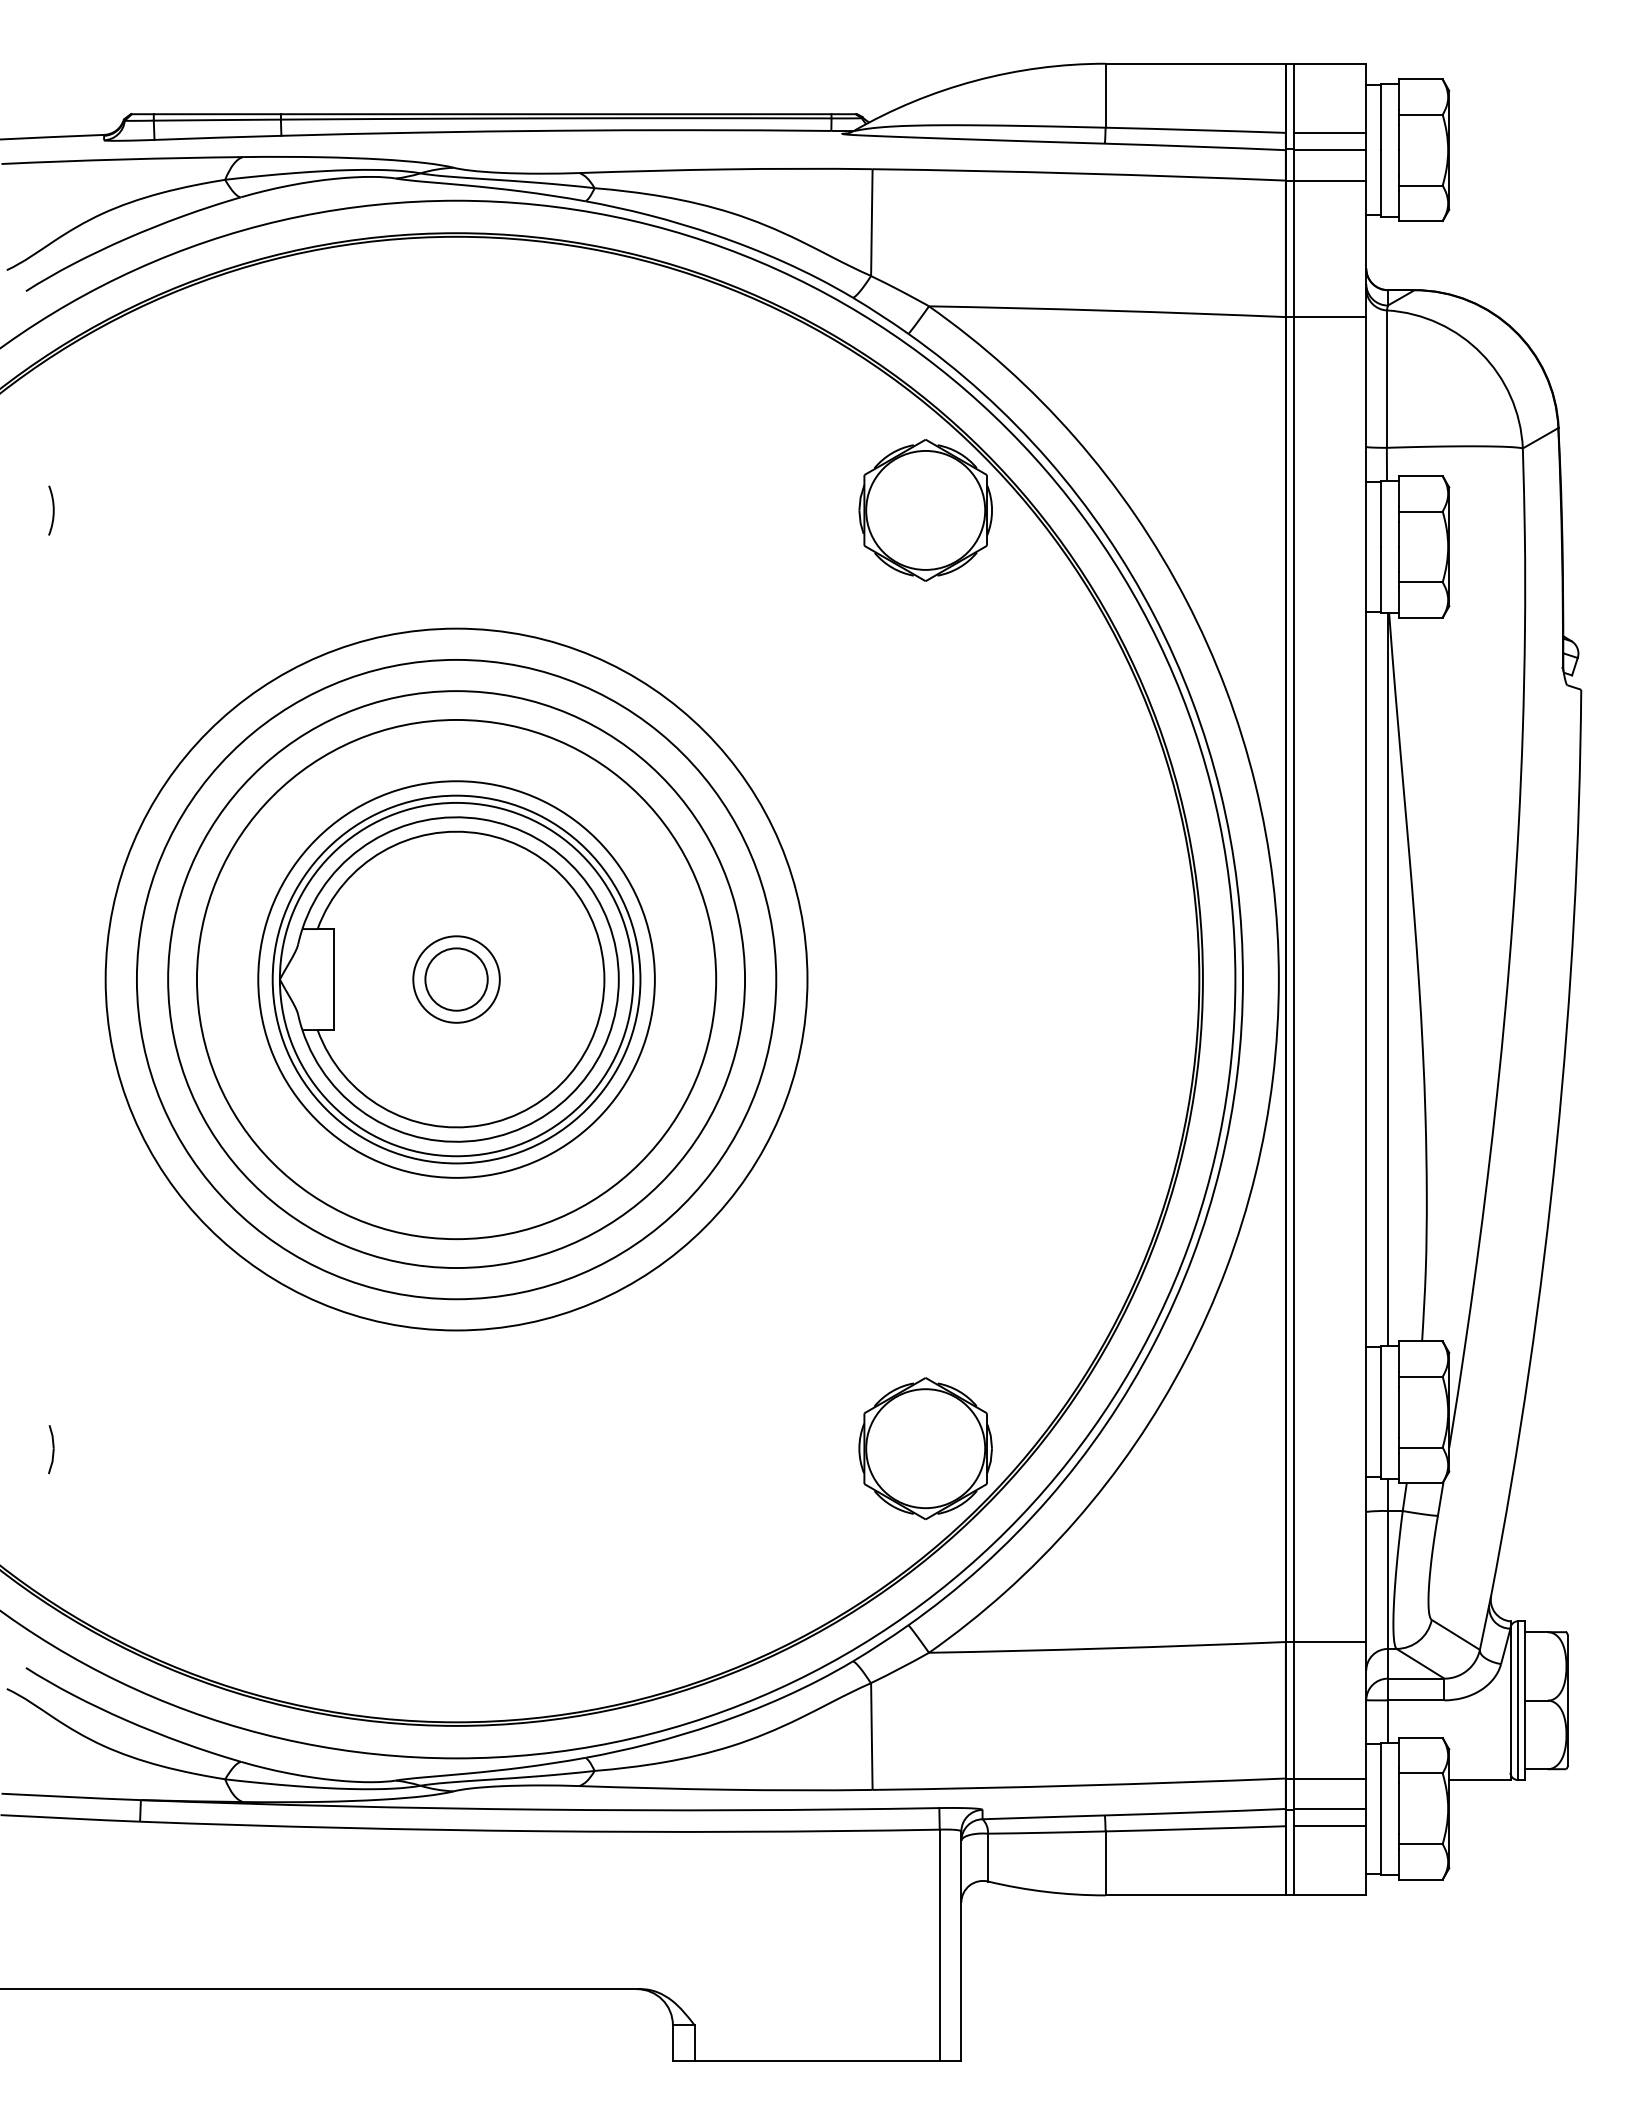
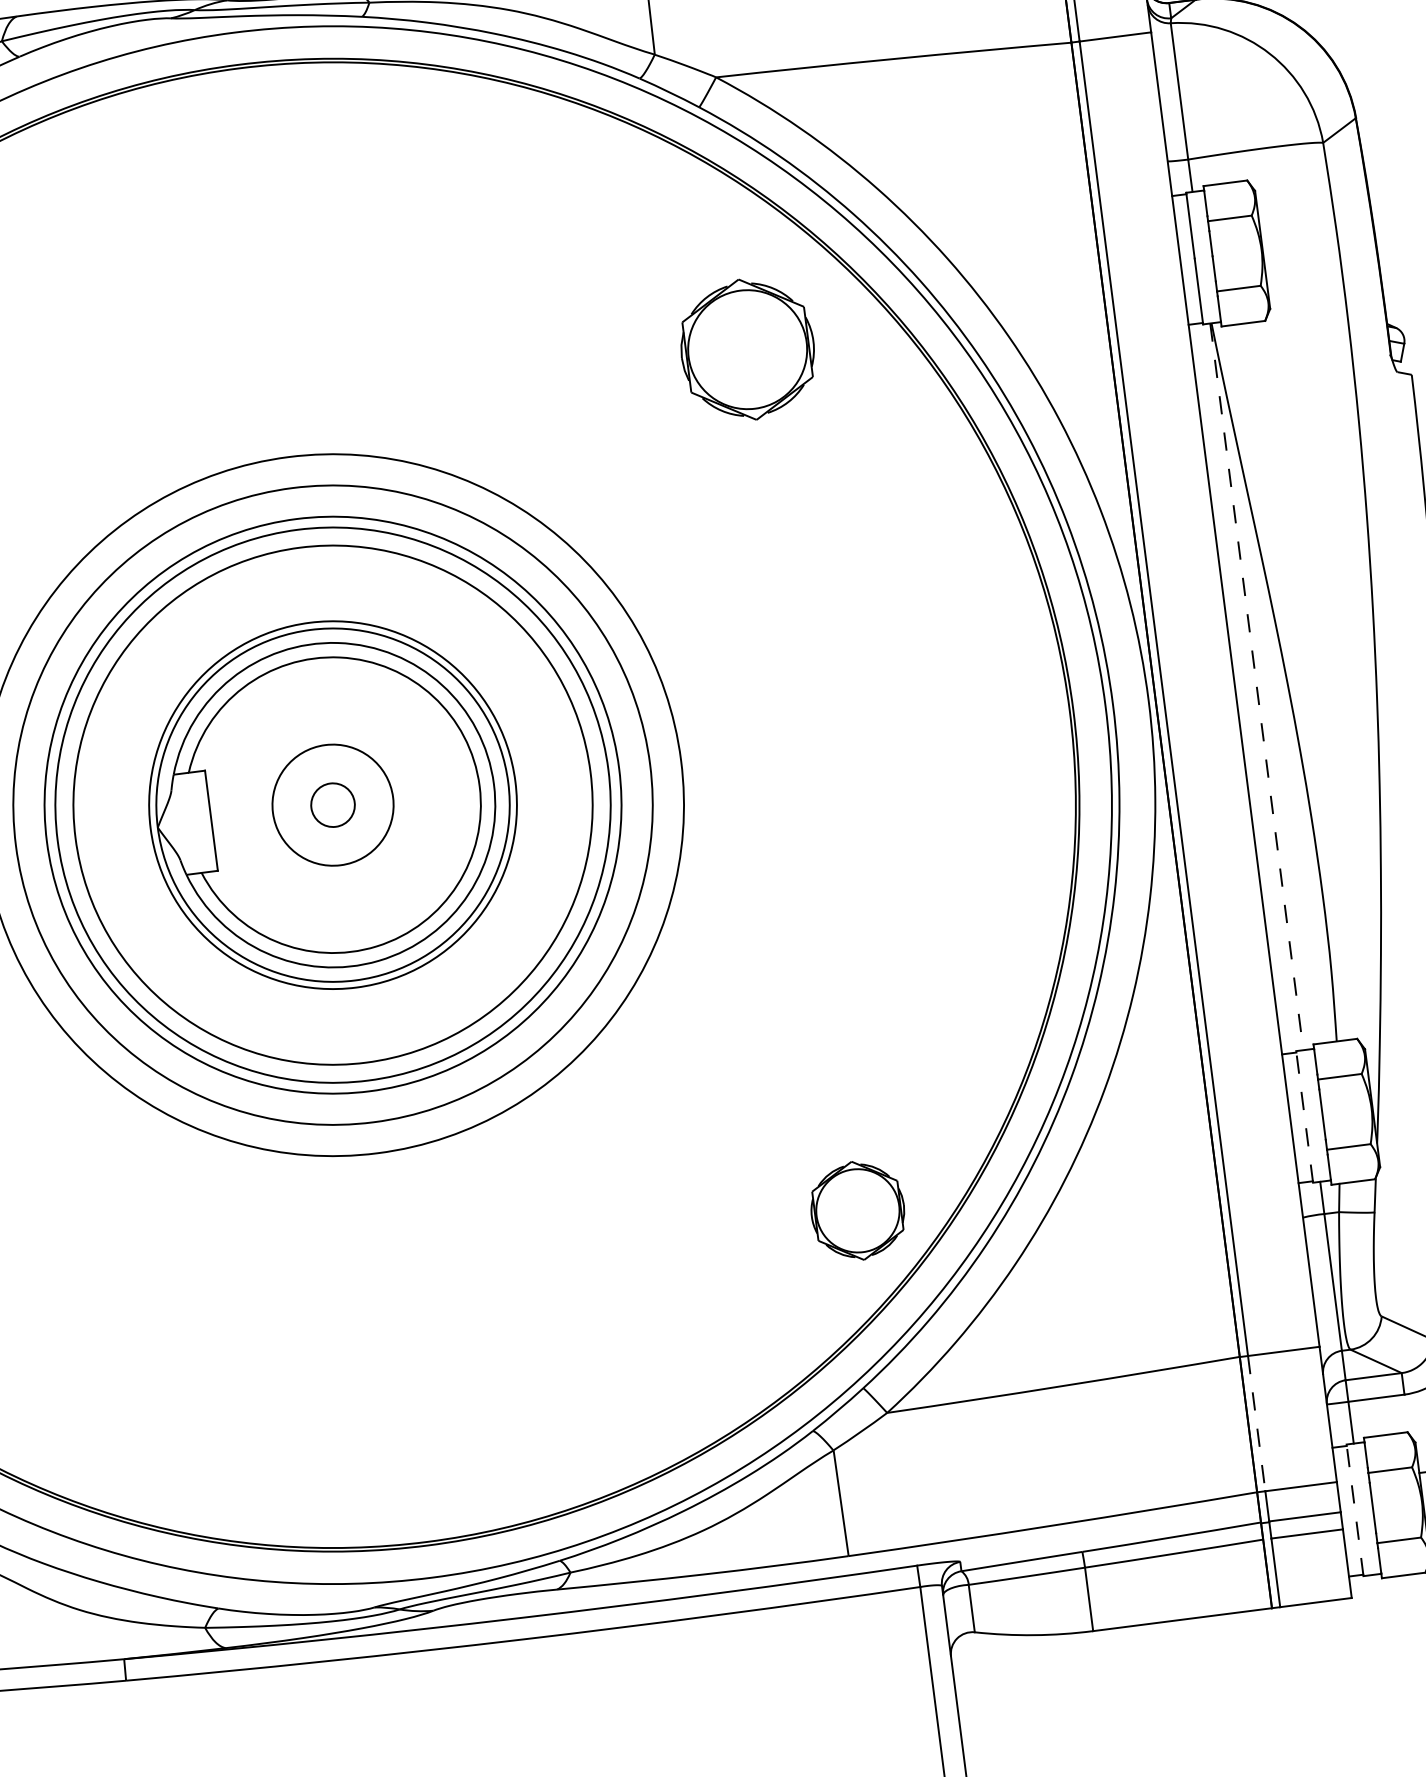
part: (925, 510) -> (747, 349), moved
circle: (456, 979) -> (332, 805), size x0.7
circle: (456, 979) -> (332, 805), size x1.4
circle: (456, 979) -> (332, 805), size x1.4
line: (1387, 980) -> (1256, 687), solid -> dashed
line: (1380, 1411) -> (1304, 1116), solid -> dashed
part: (925, 1448) -> (857, 1210), size x0.7
line: (1294, 1710) -> (1257, 1423), solid -> dashed
line: (1380, 1808) -> (1354, 1510), solid -> dashed

